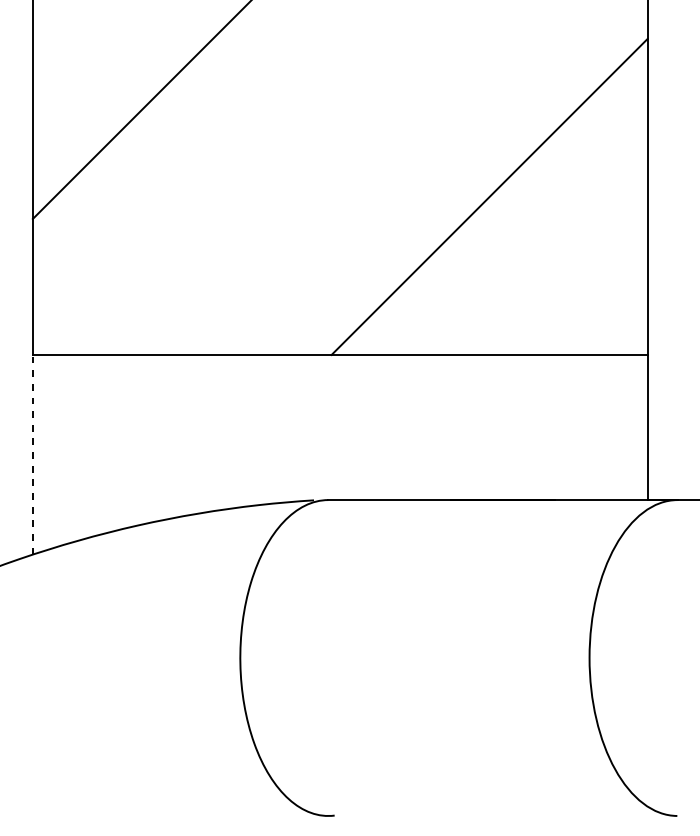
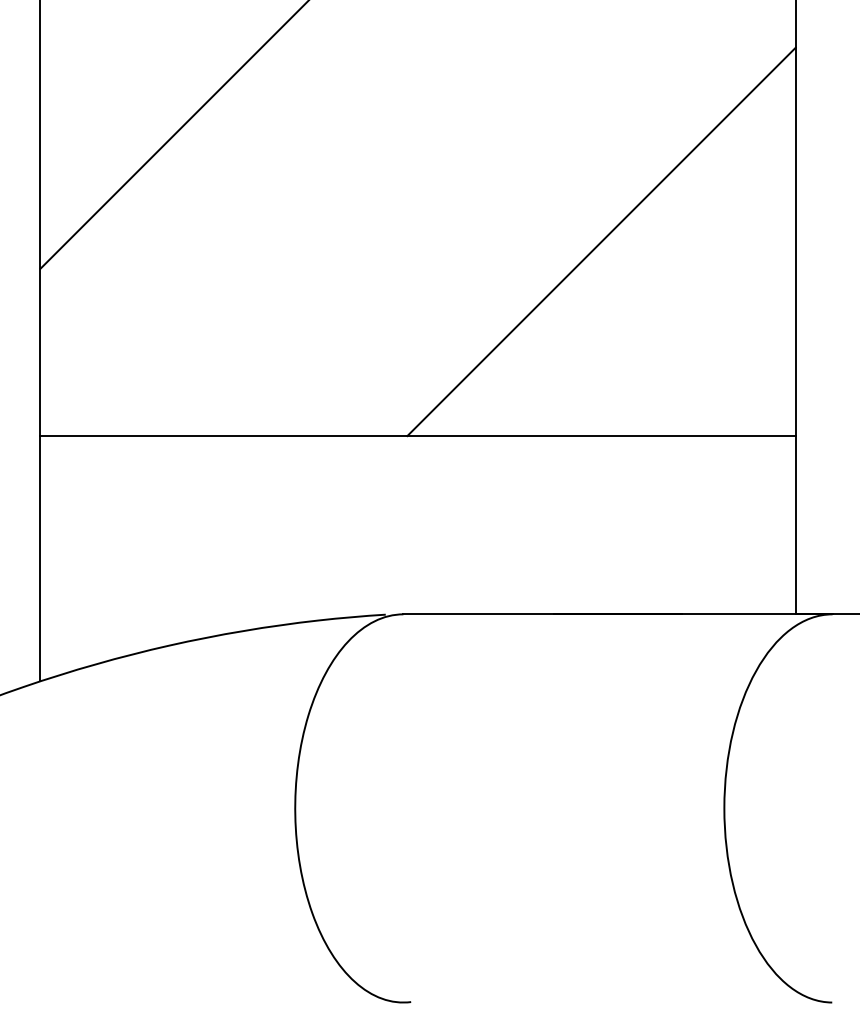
line: (33, 454) -> (40, 558), dashed -> solid

